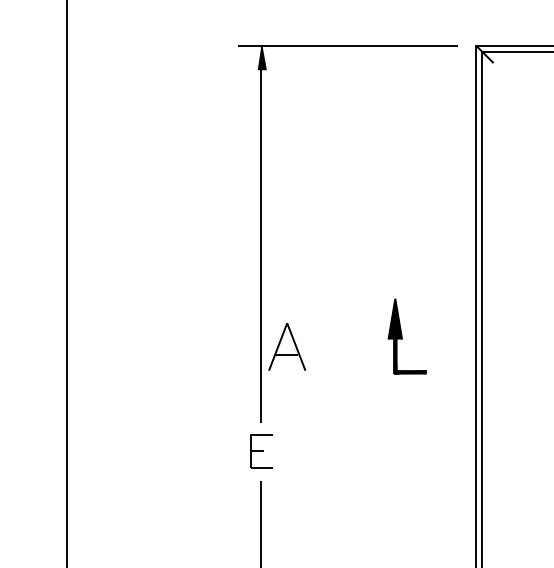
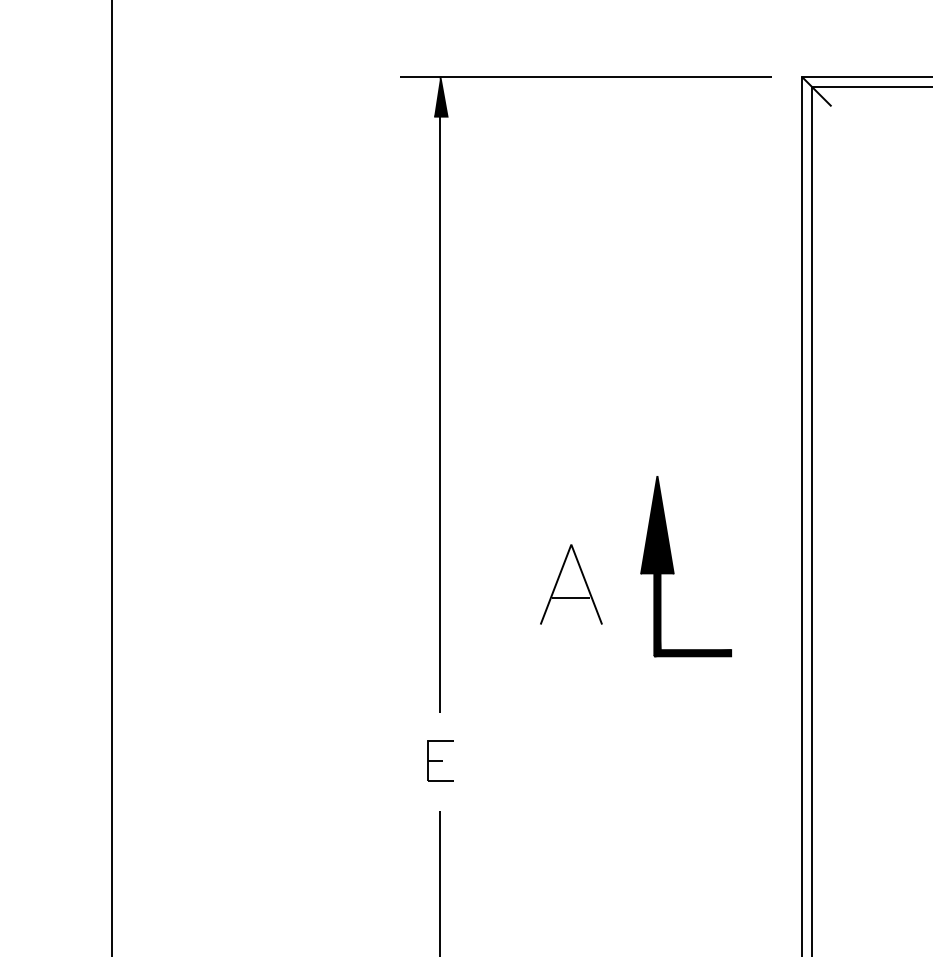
part: (406, 336) -> (684, 566), size x1.43
part: (287, 346) -> (571, 583), moved
part: (260, 451) -> (438, 760), size x0.71

